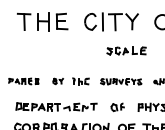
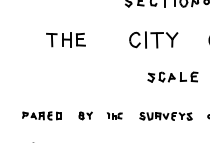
part: (42, 21) -> (65, 39), size x0.6
part: (111, 21) -> (153, 39), size x0.7
part: (80, 81) -> (114, 116), size x0.7

